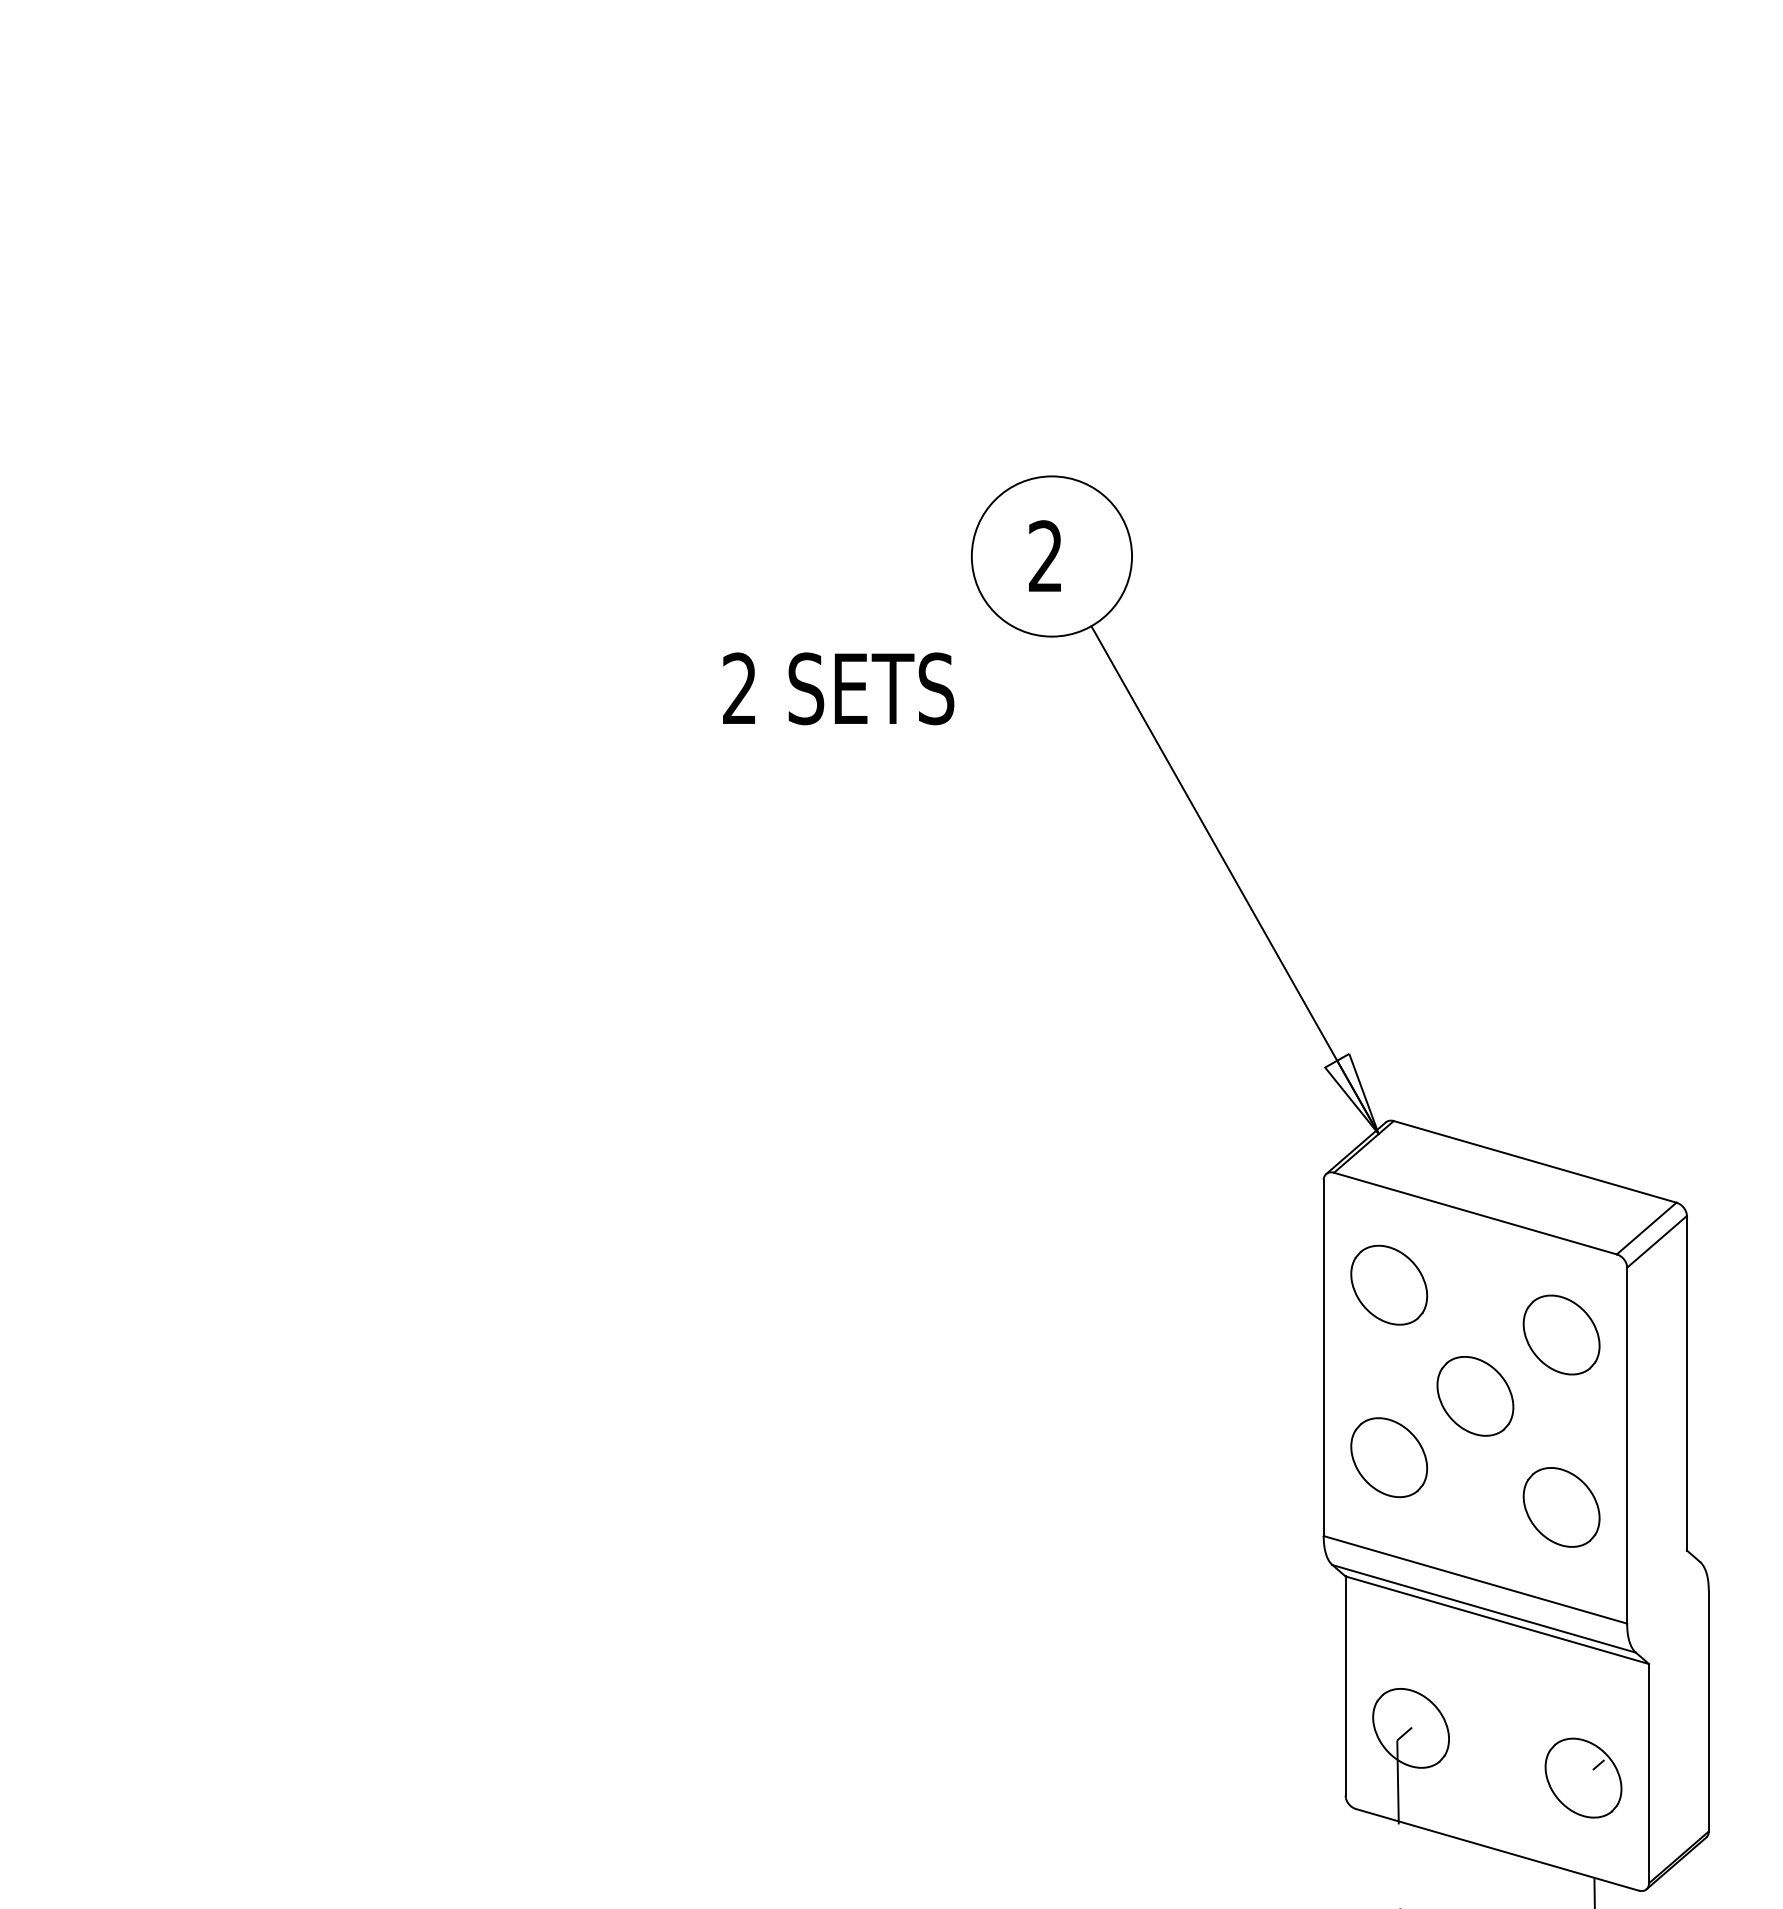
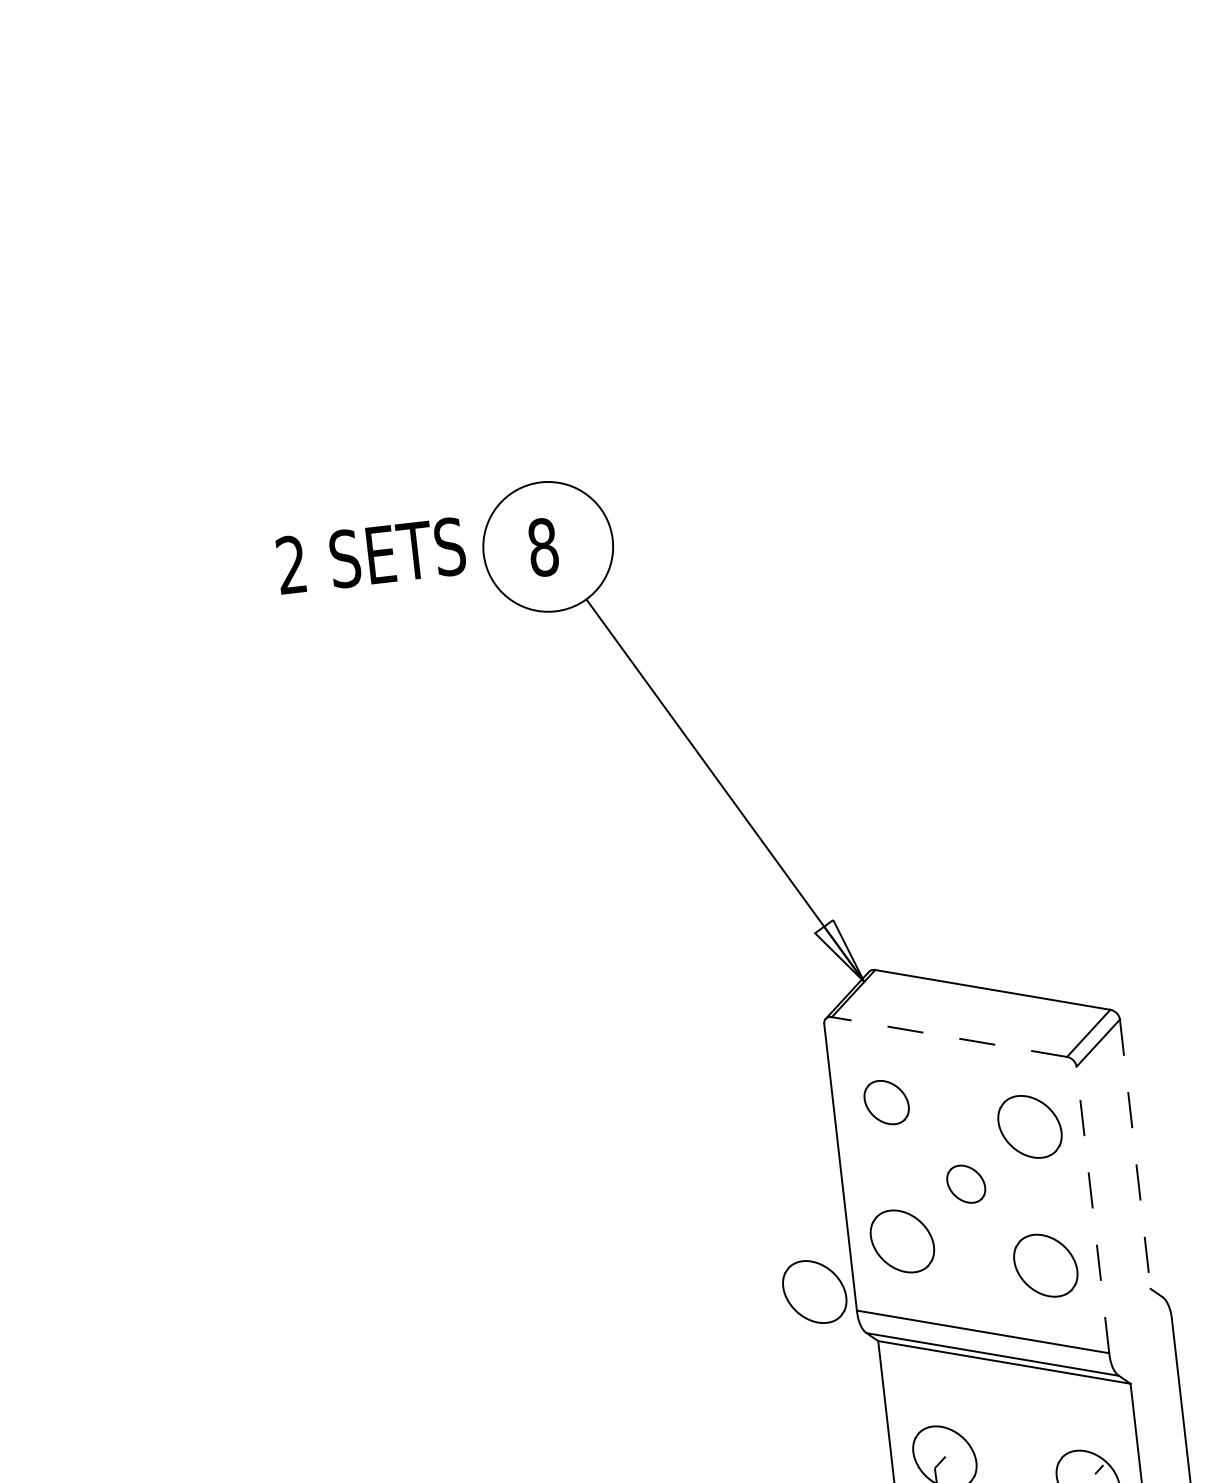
text: (1045, 556) -> (543, 547), 2 -> 8
text: (838, 688) -> (371, 555), moved
line: (1474, 1213) -> (948, 1037), solid -> dashed
part: (1389, 1284) -> (886, 1102), size x0.7
line: (1686, 1383) -> (1134, 1154), solid -> dashed
part: (1475, 1396) -> (966, 1184), size x0.6
line: (1627, 1445) -> (1093, 1209), solid -> dashed
part: (1274, 1507) -> (814, 1292), added

